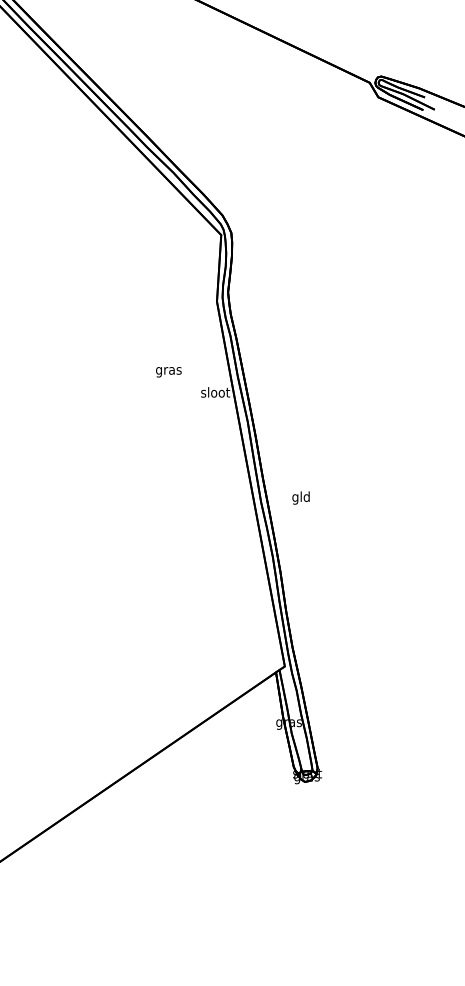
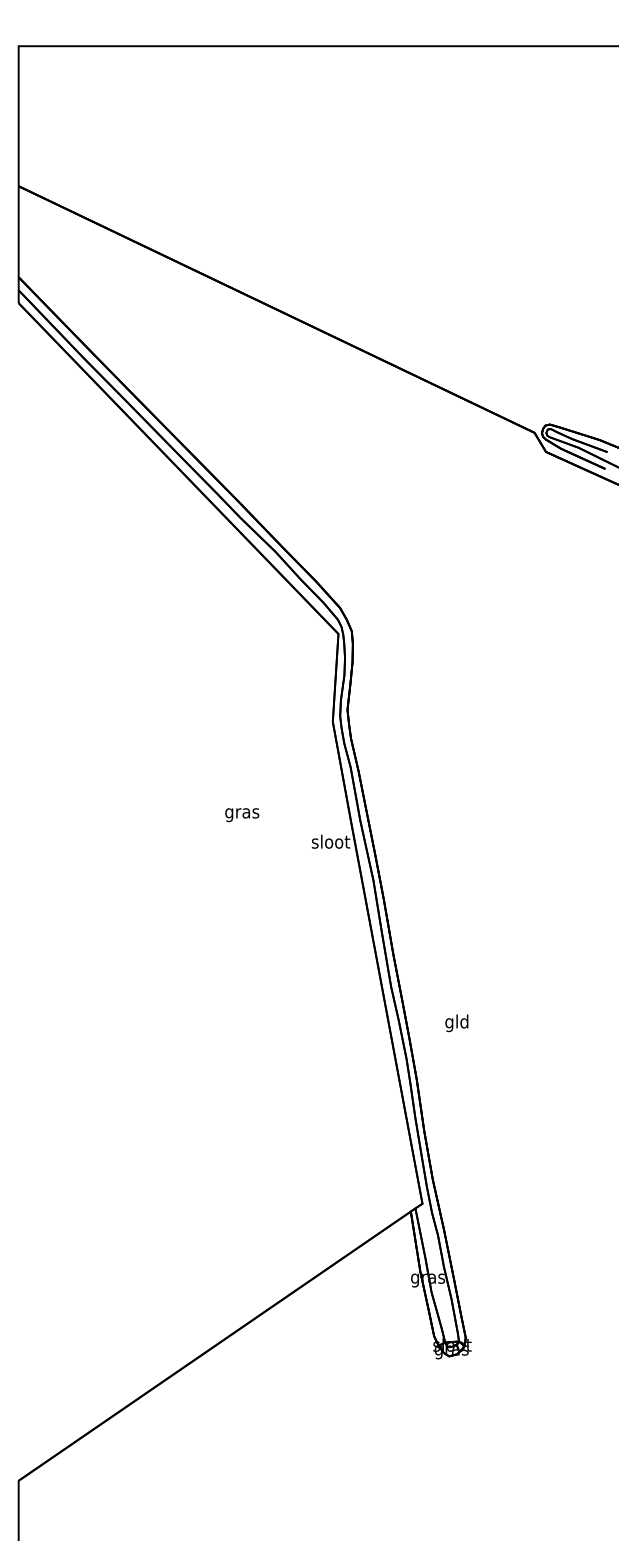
text: (169, 372) -> (242, 815), moved
text: (300, 498) -> (456, 1023), moved

